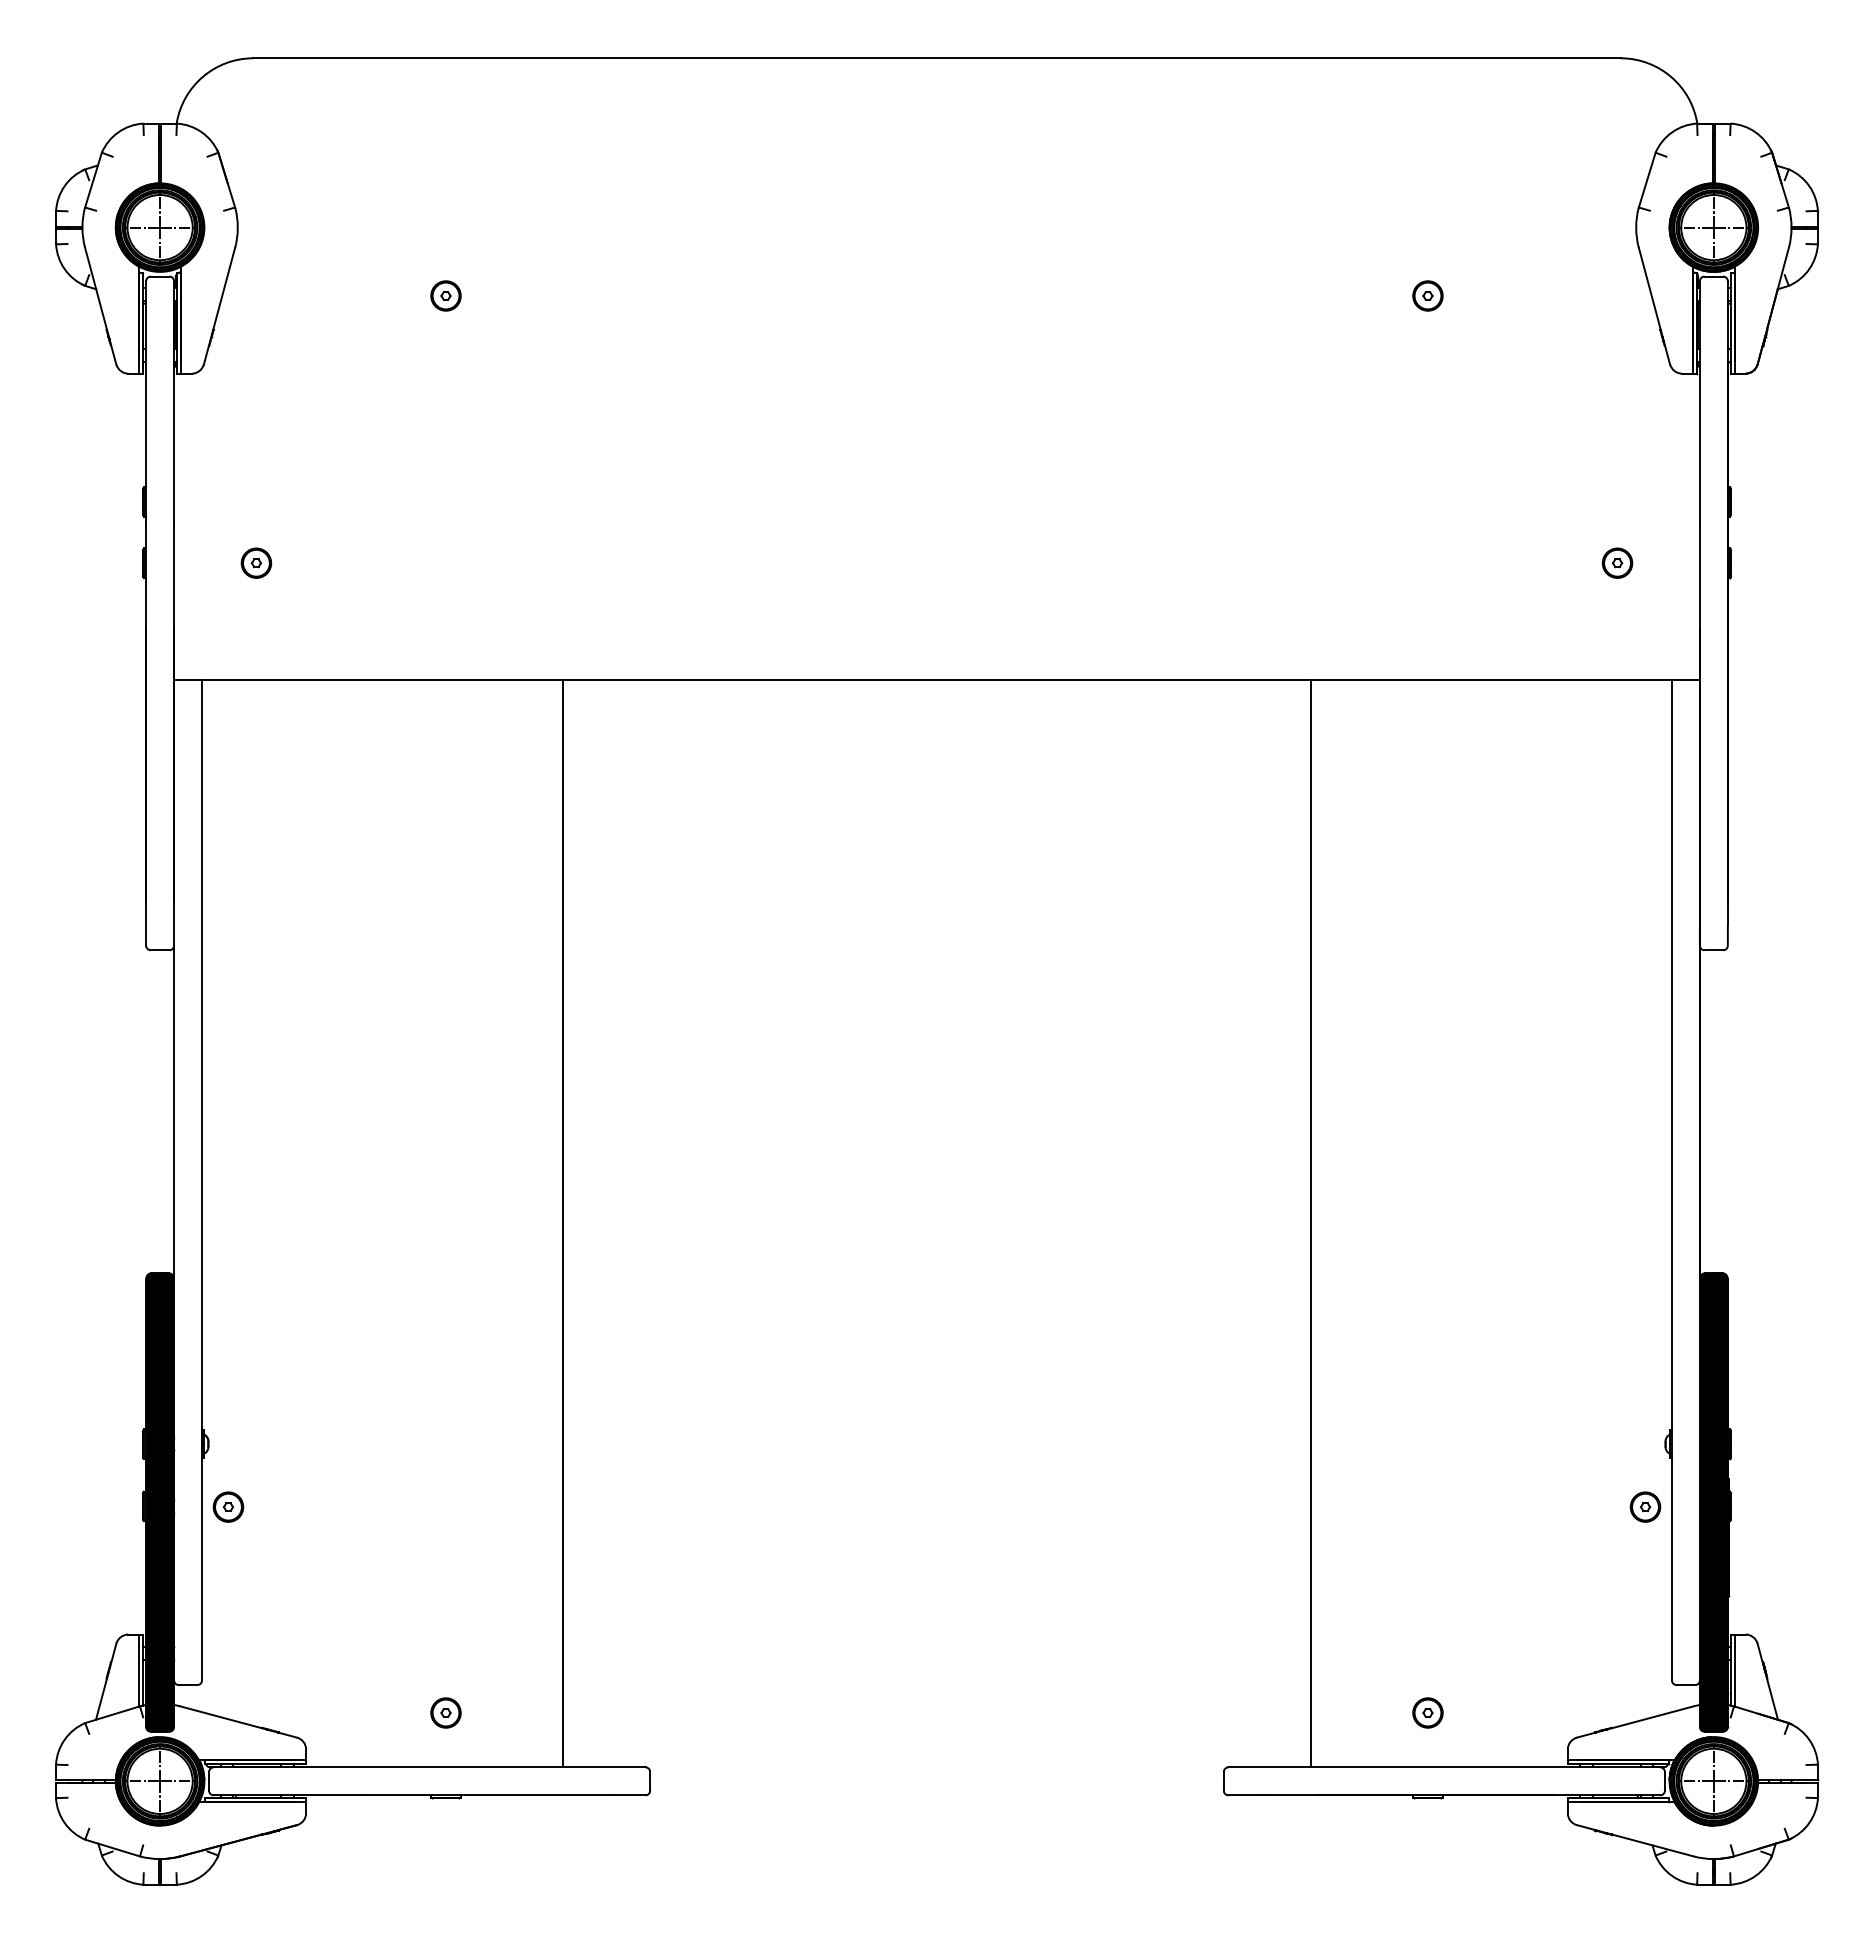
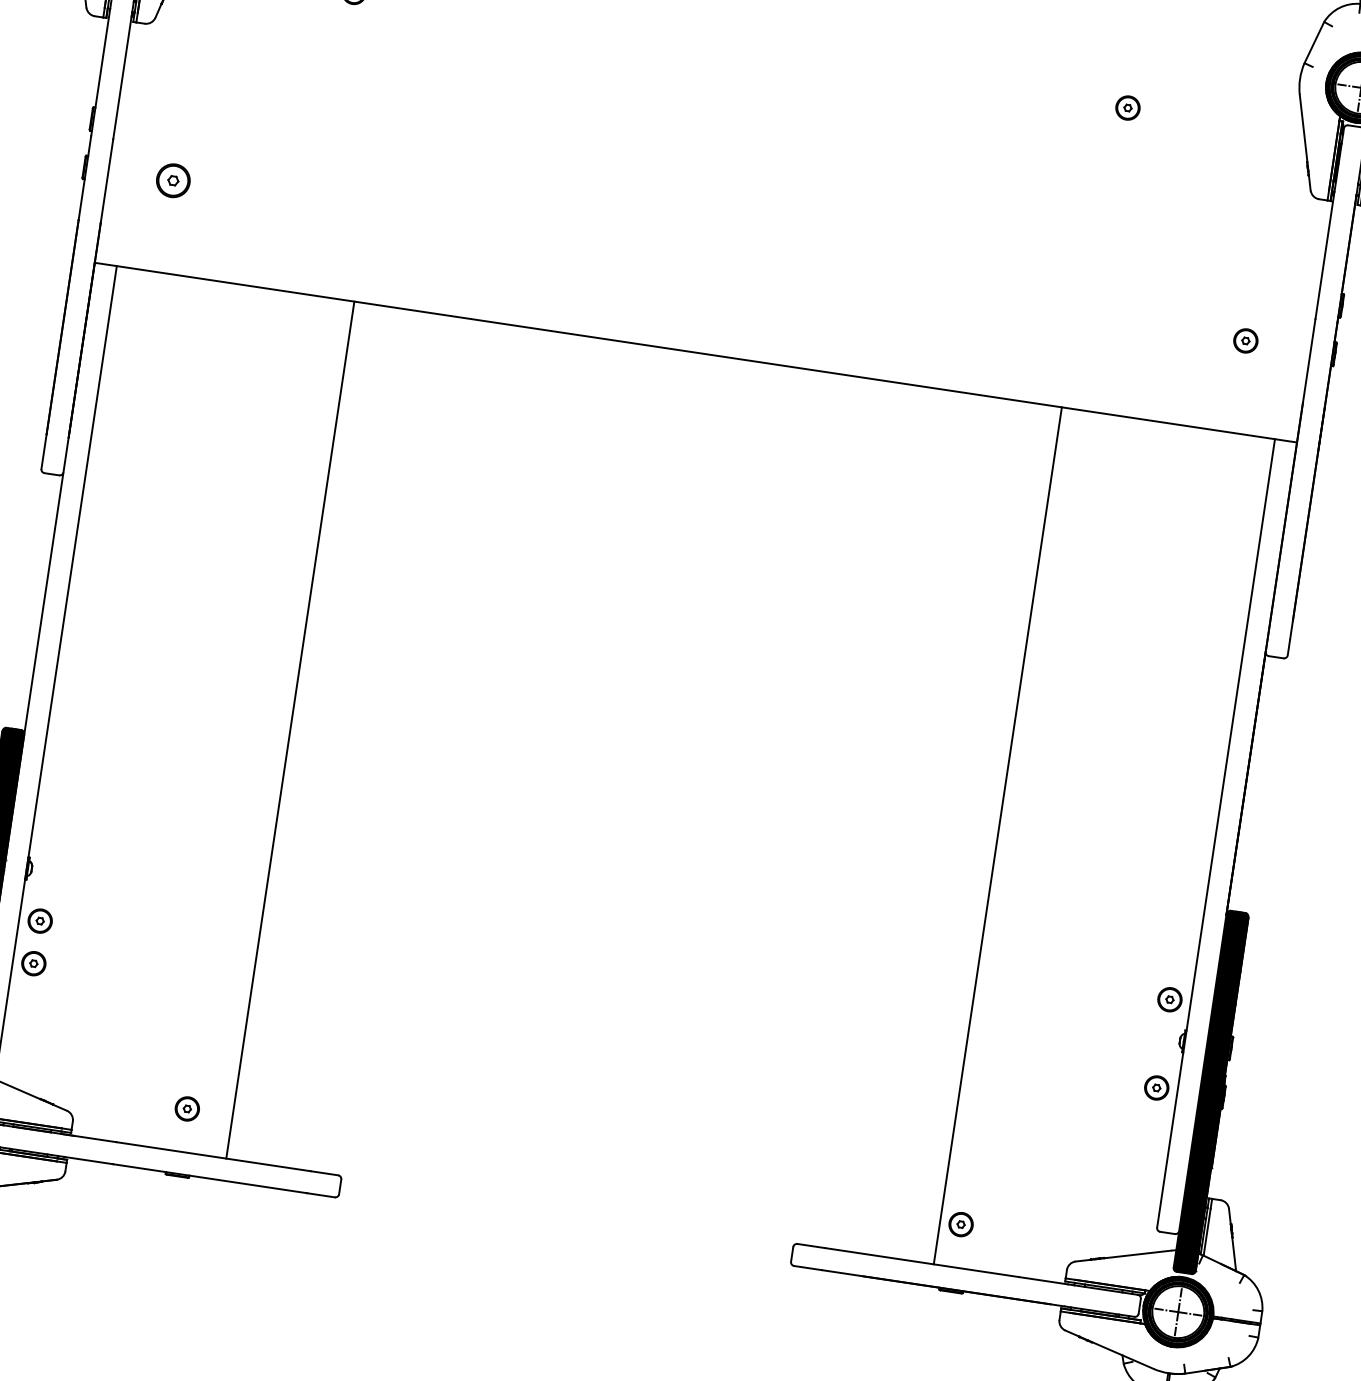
part: (256, 562) -> (173, 180), size x1.4
line: (562, 1223) -> (290, 730), moved
line: (1311, 1223) -> (997, 835), moved
part: (1645, 1394) -> (1170, 999), added
part: (228, 1560) -> (33, 963), added

